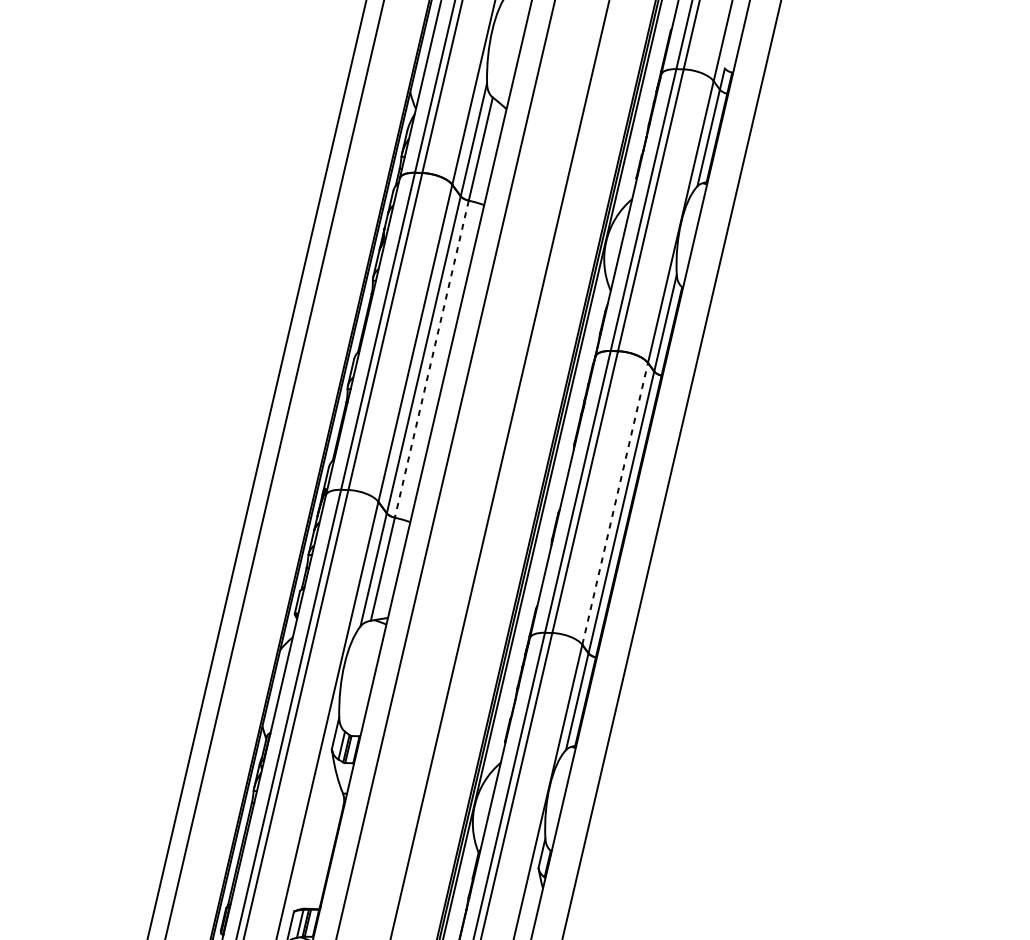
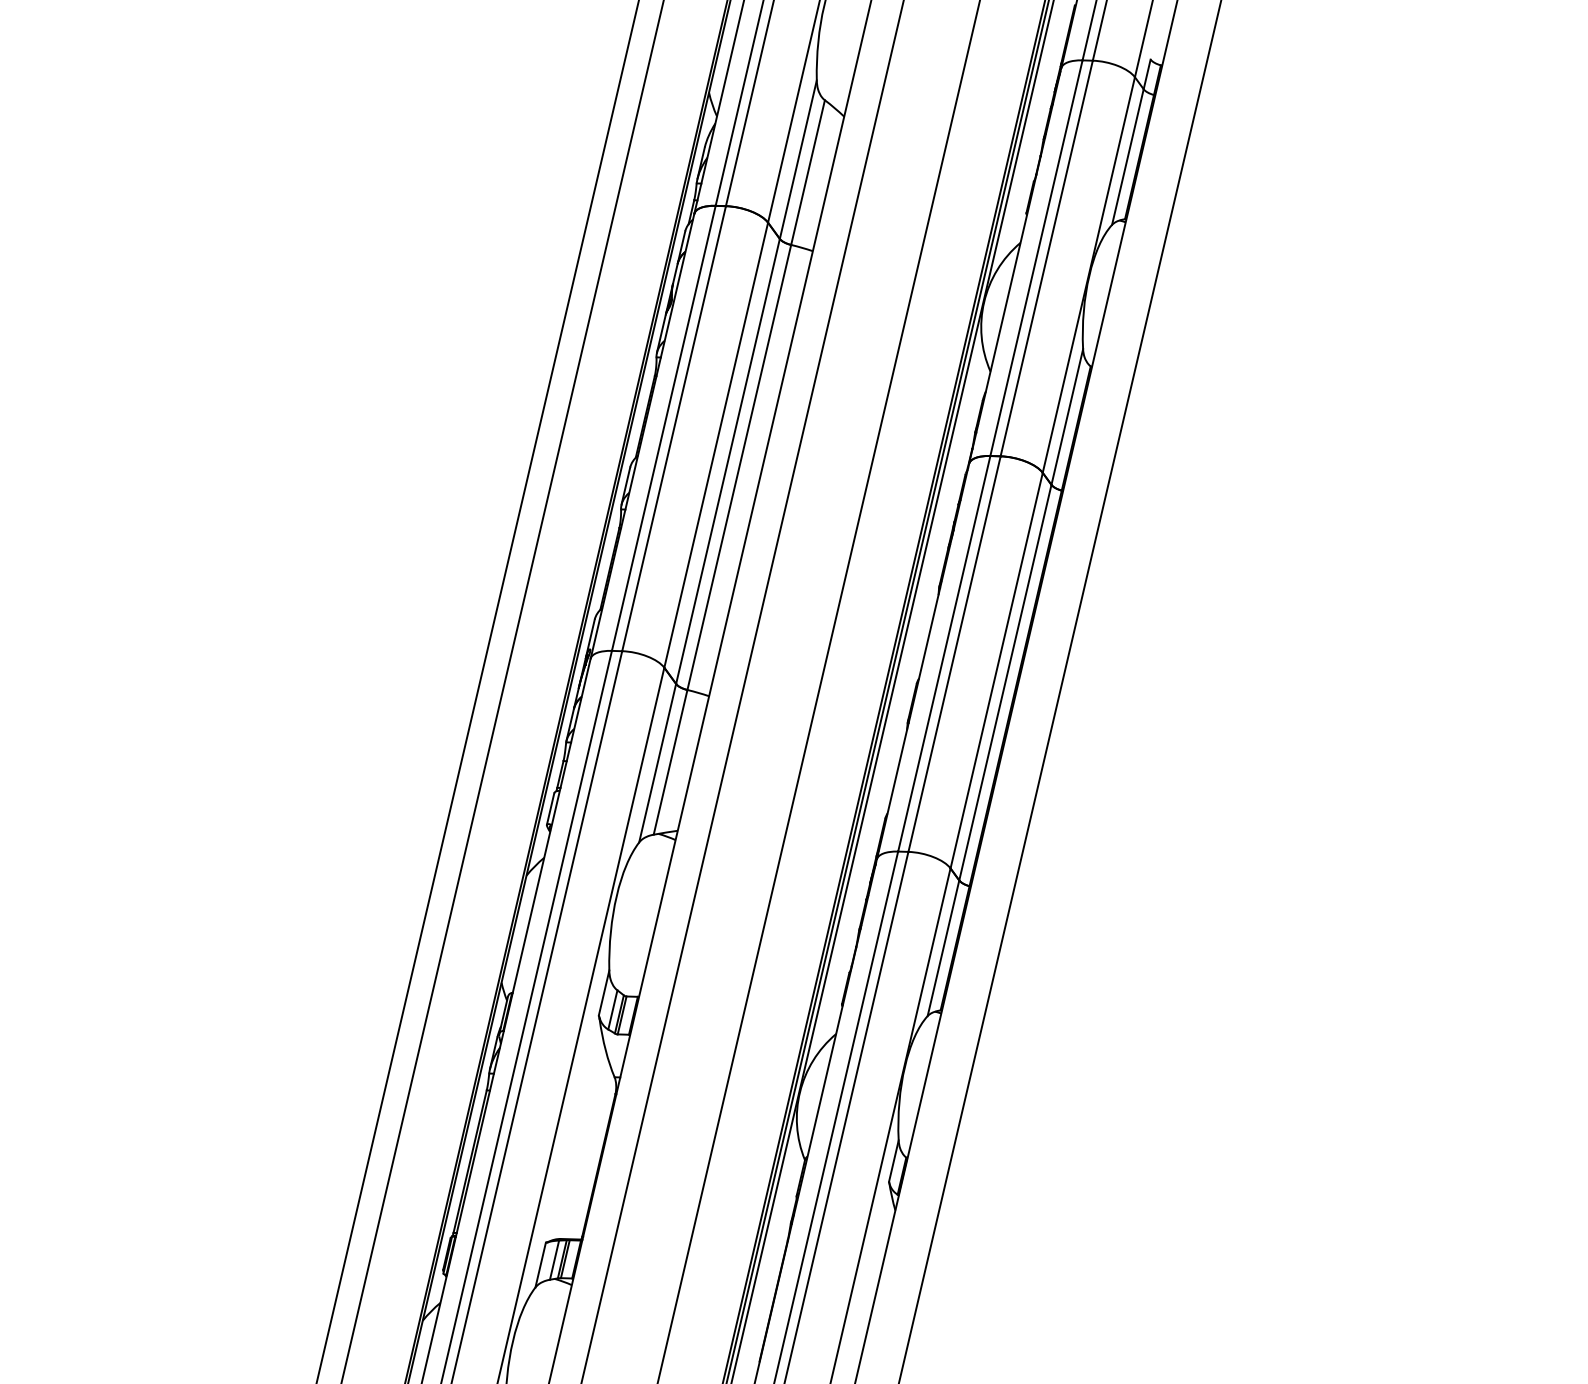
line: (431, 359) -> (739, 467), dashed -> solid
line: (615, 503) -> (996, 670), dashed -> solid

